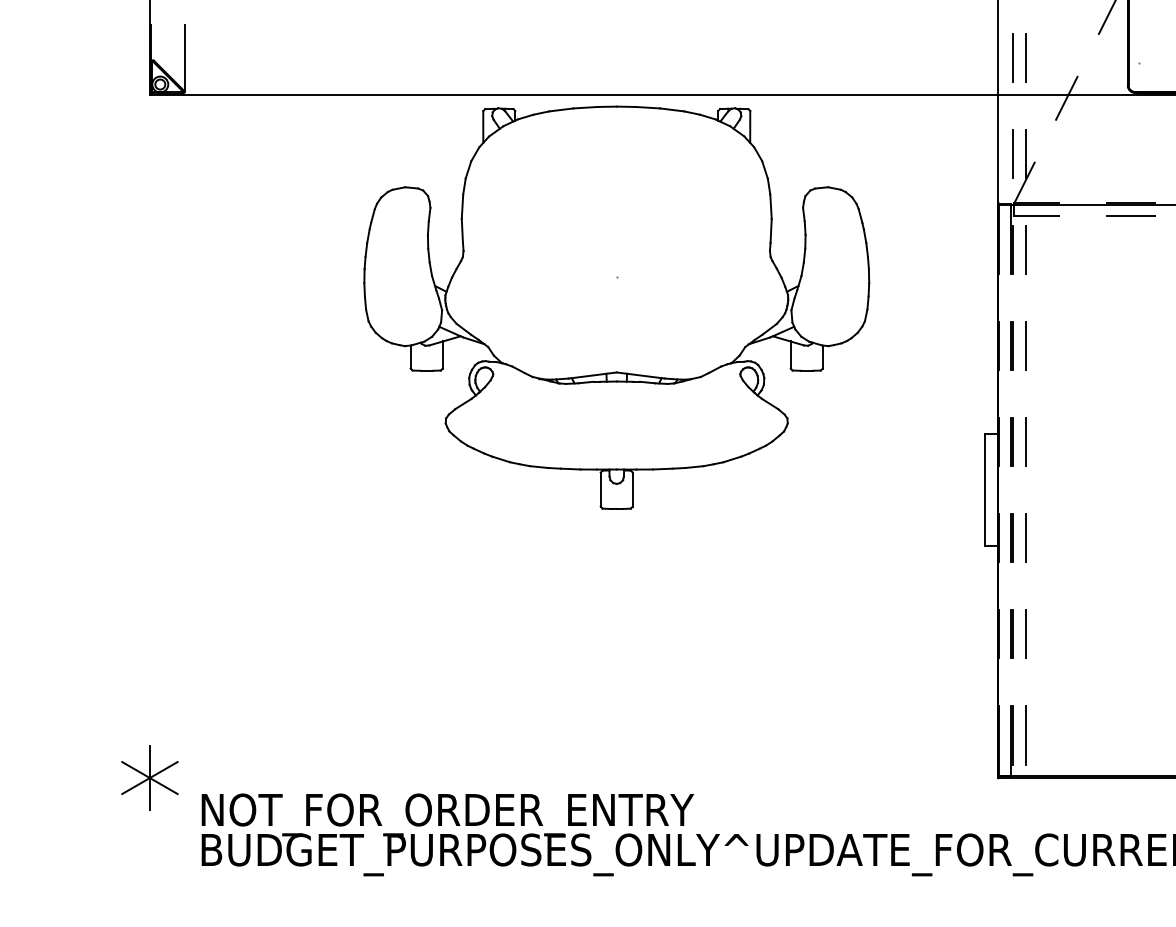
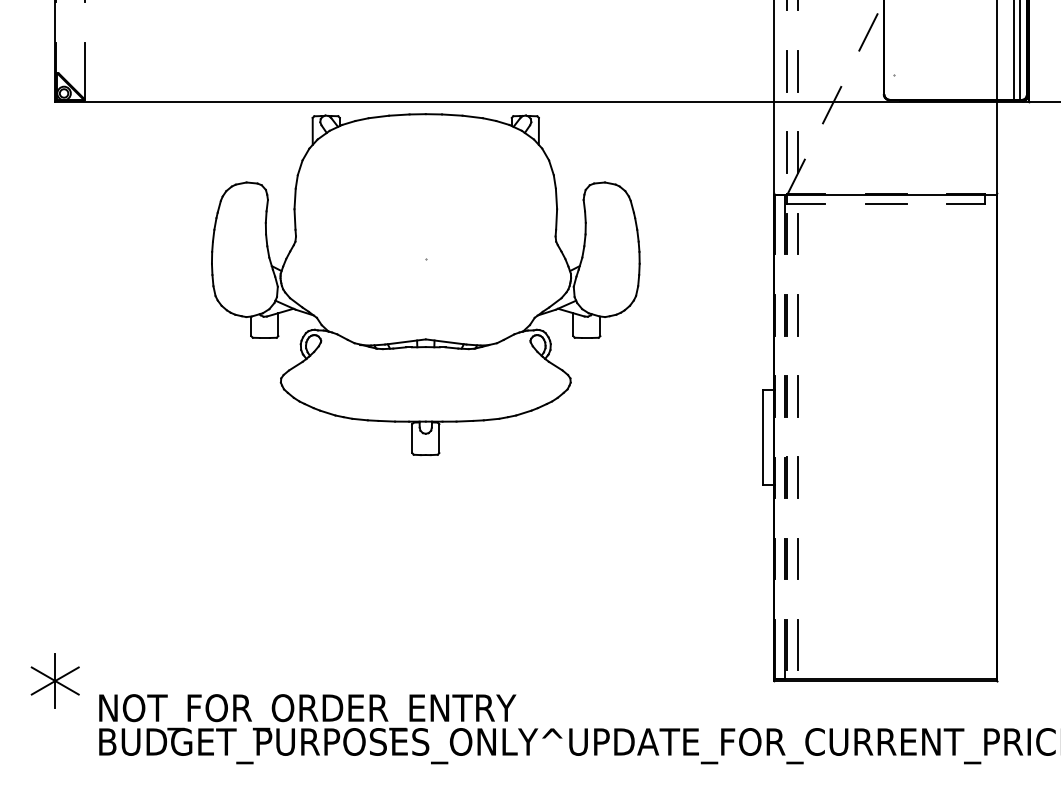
part: (616, 307) -> (425, 284), moved

